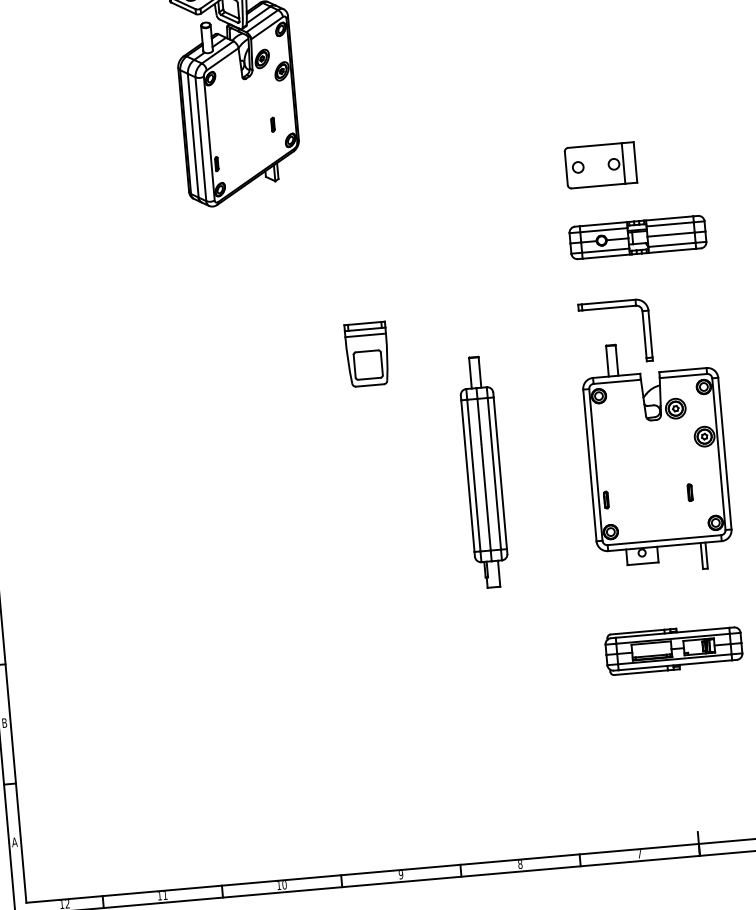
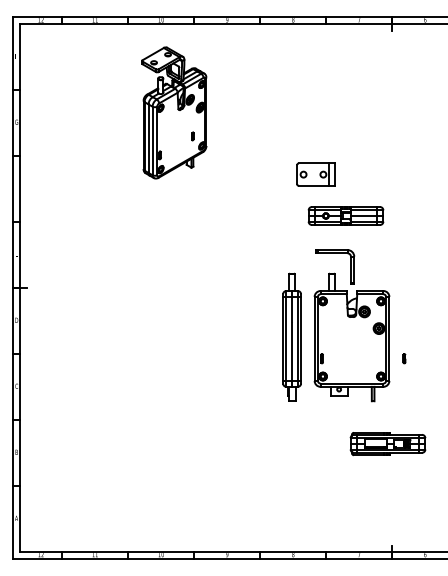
part: (599, 165) -> (315, 174), moved
part: (636, 236) -> (345, 215), moved
part: (366, 354) -> (233, 267), removed
part: (654, 435) -> (351, 325), moved

